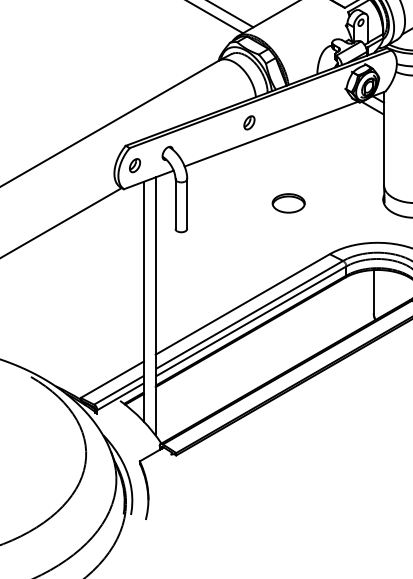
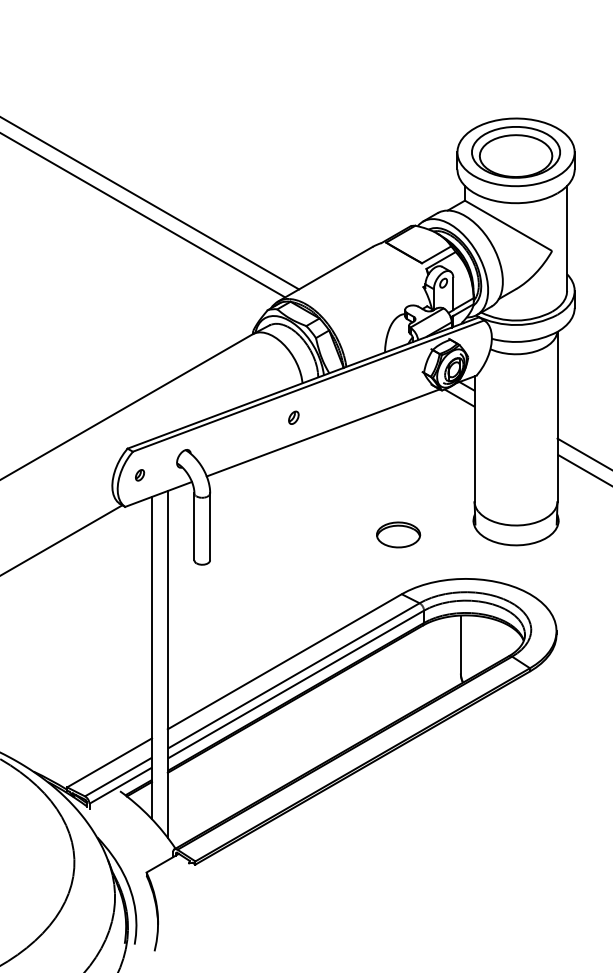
part: (249, 122) -> (293, 417), size x0.7
part: (134, 165) -> (139, 475), size x0.6
part: (288, 203) -> (398, 534), moved

